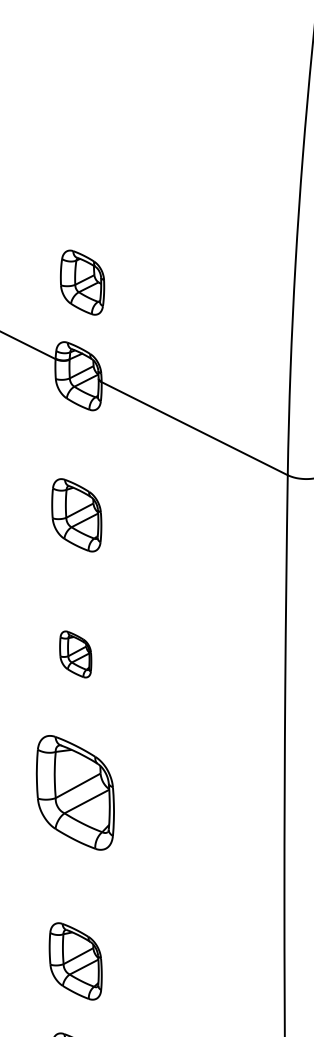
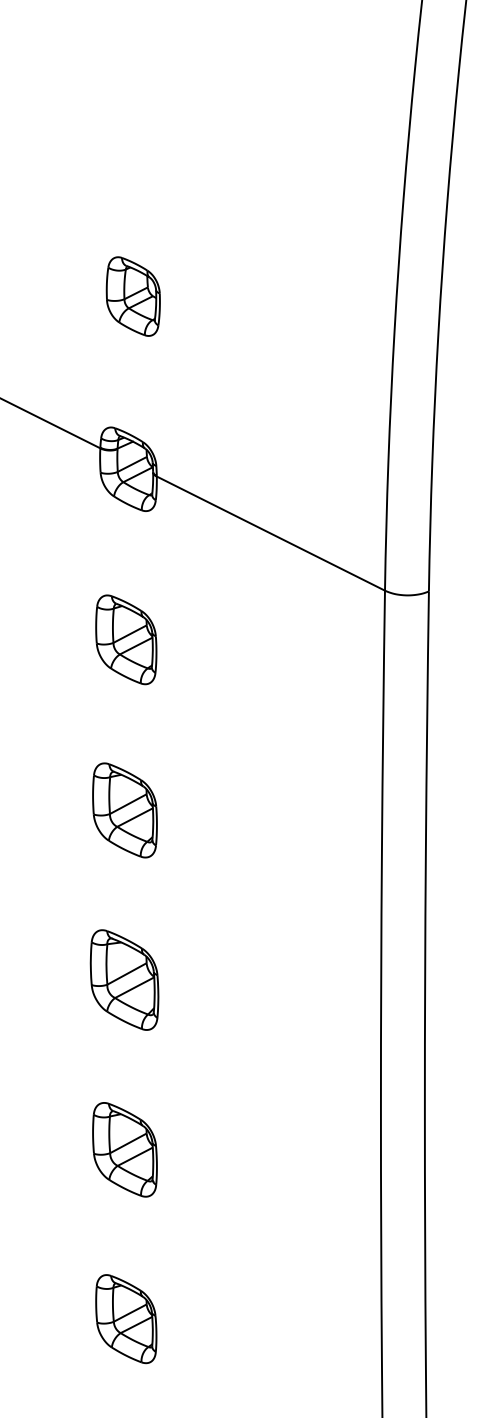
part: (81, 282) -> (132, 296), moved
part: (75, 654) -> (124, 810), size x1.67
part: (75, 792) -> (124, 979), size x0.71
part: (75, 961) -> (124, 1149), moved

